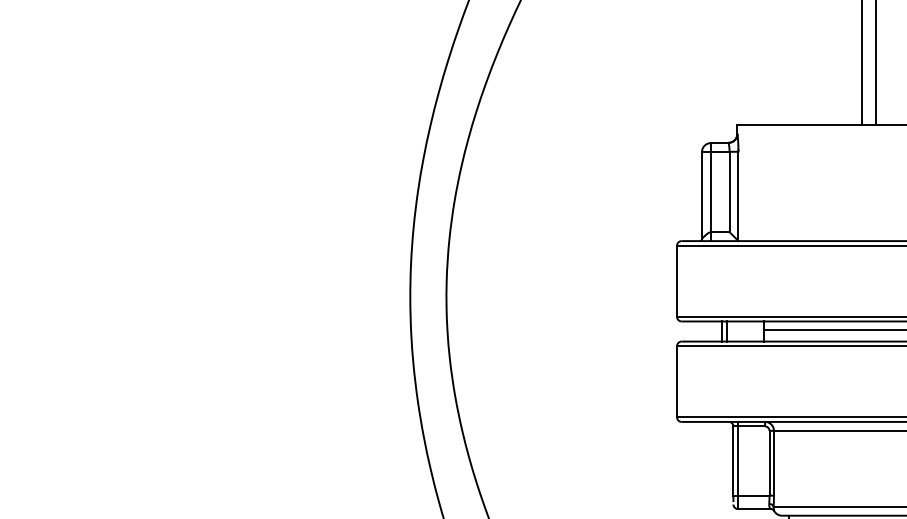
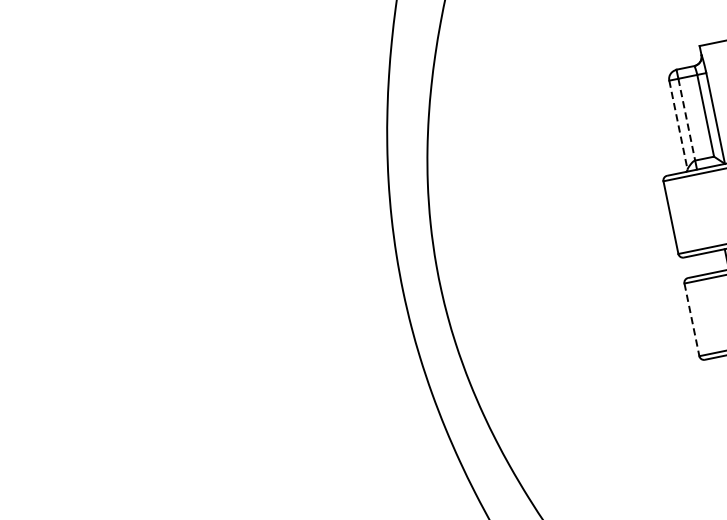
line: (711, 192) -> (687, 120), solid -> dashed
line: (702, 195) -> (678, 125), solid -> dashed
line: (677, 381) -> (692, 319), solid -> dashed

